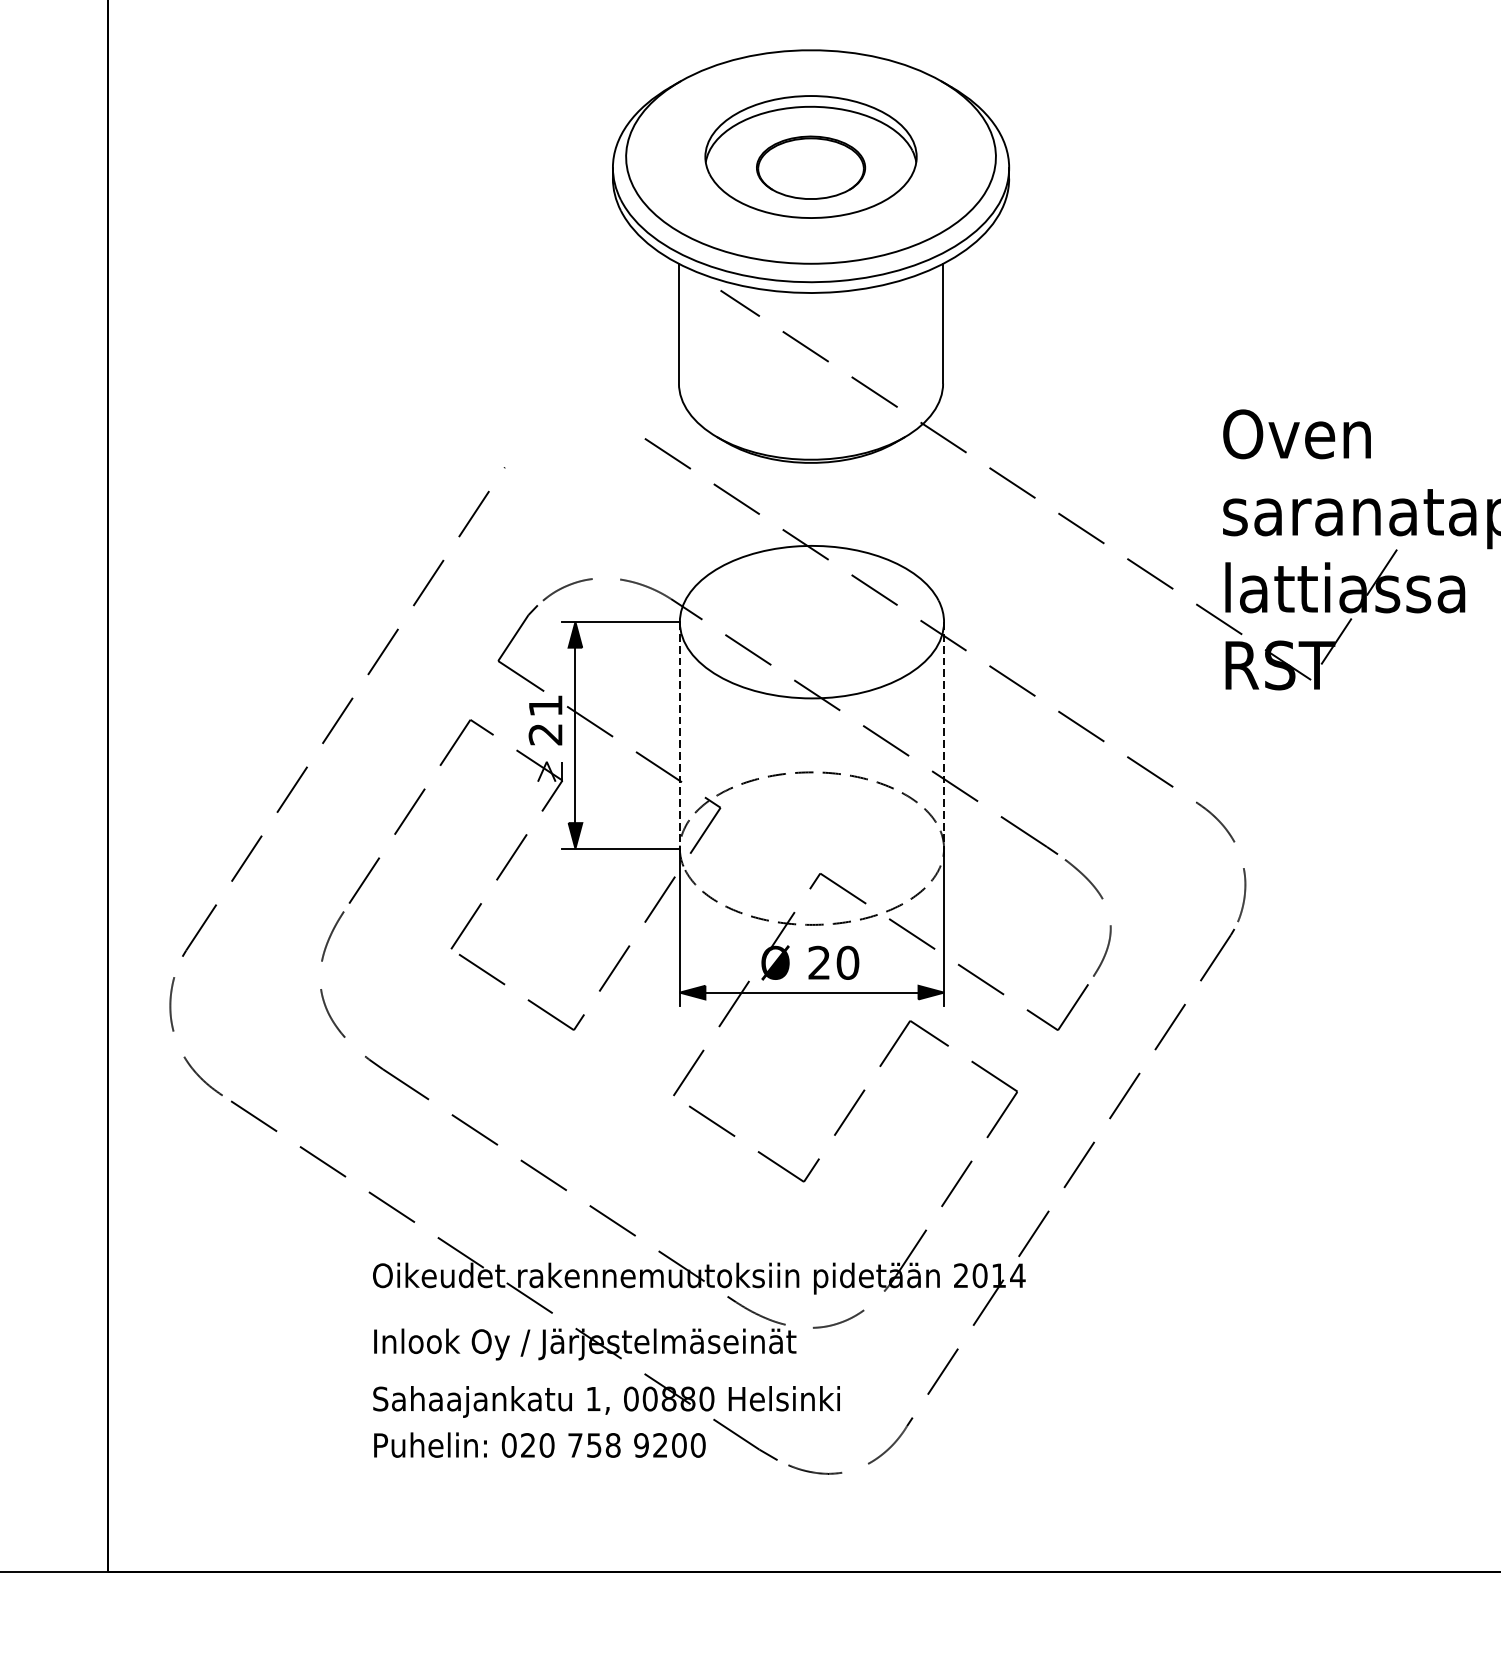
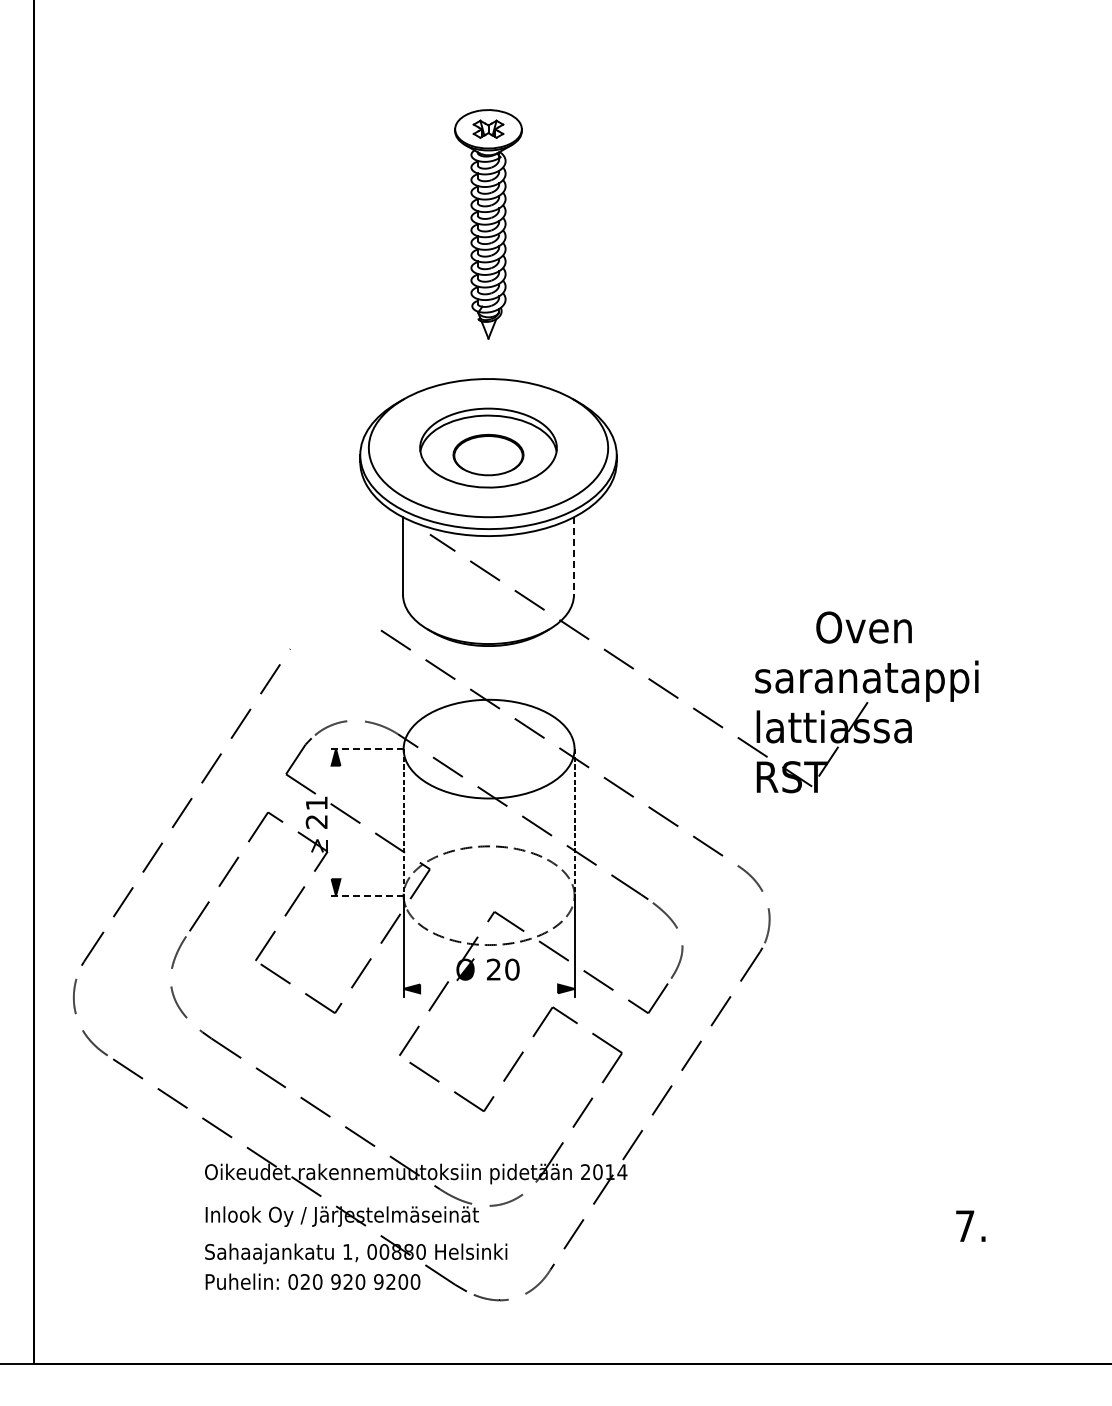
line: (942, 322) -> (573, 555), solid -> dashed
text: (1296, 434) -> (863, 627), moved
line: (620, 622) -> (365, 749), solid -> dashed
line: (576, 735) -> (336, 822), removed
line: (620, 848) -> (365, 895), solid -> dashed
line: (812, 991) -> (489, 988), removed
text: (594, 1444) -> (348, 1281), 758 -> 920

